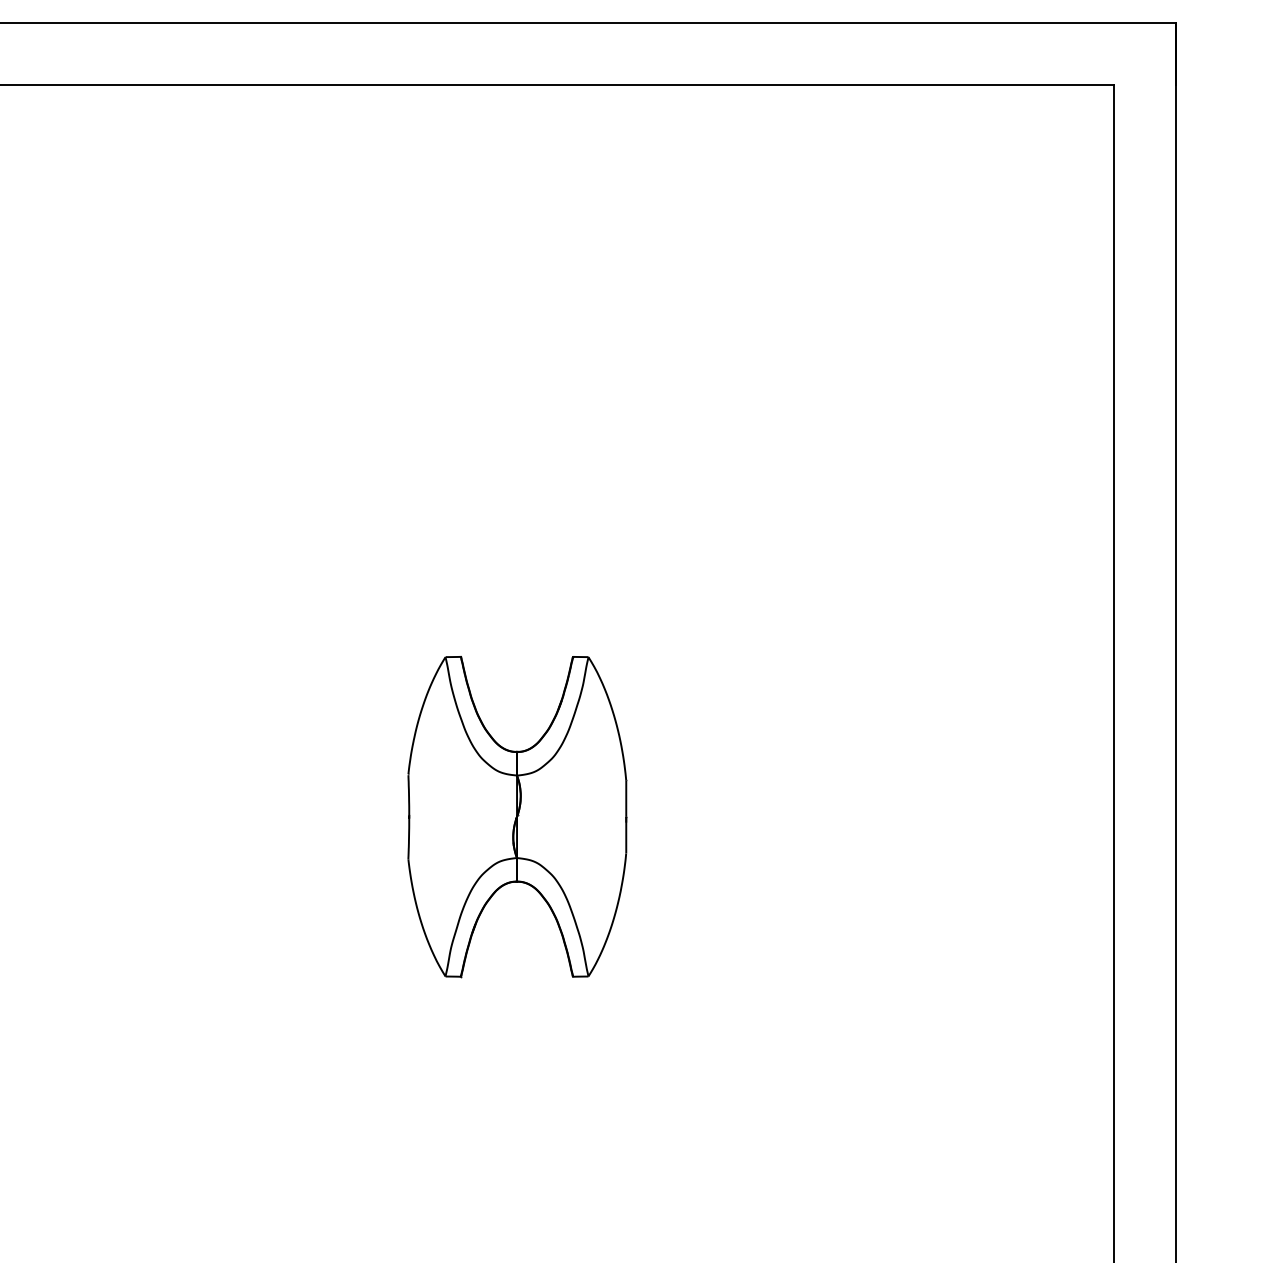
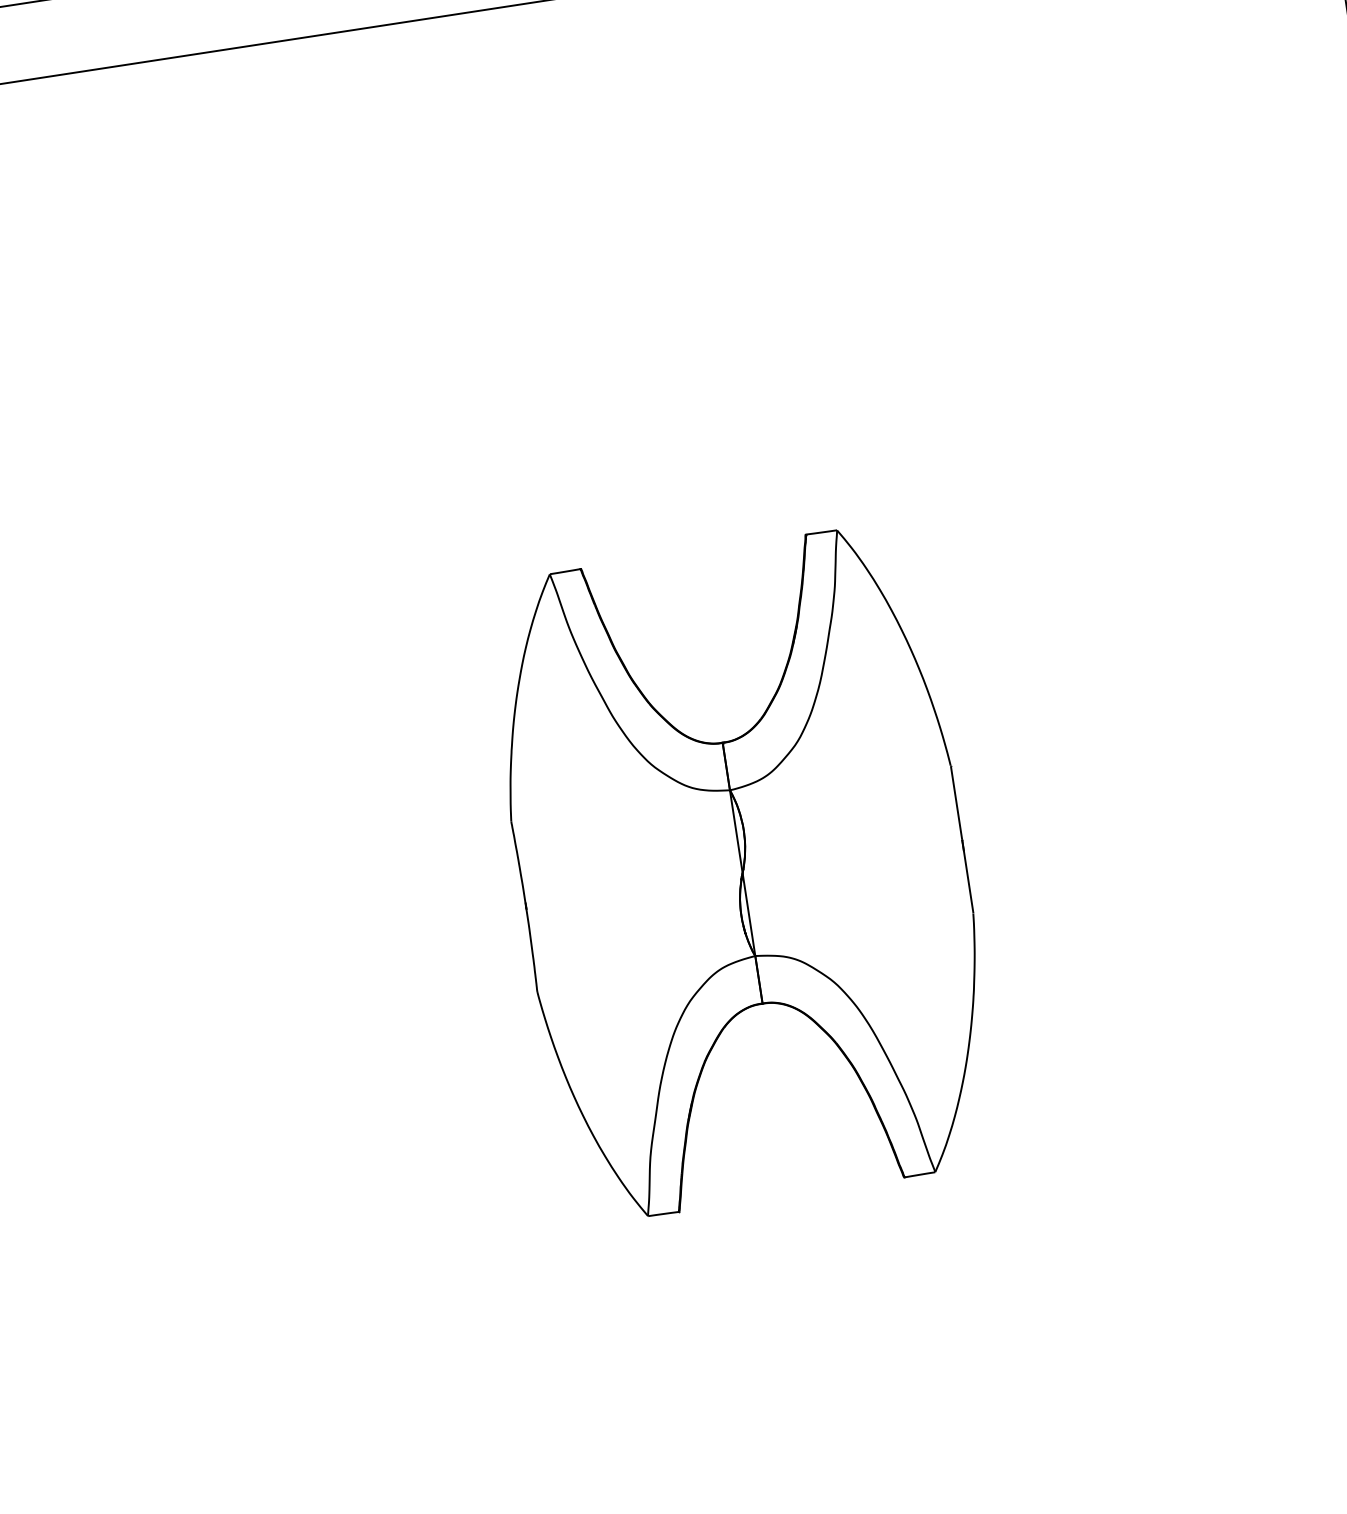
part: (517, 816) -> (743, 872), size x1.67

